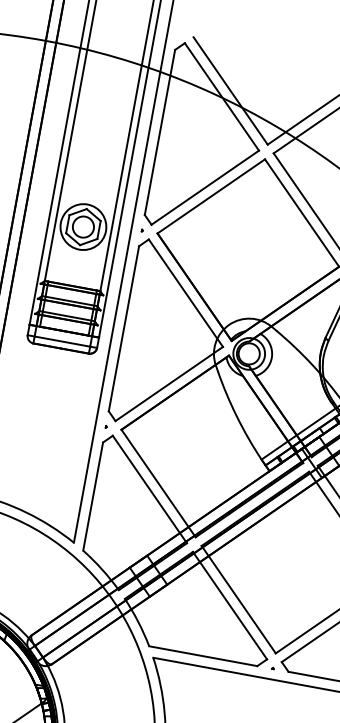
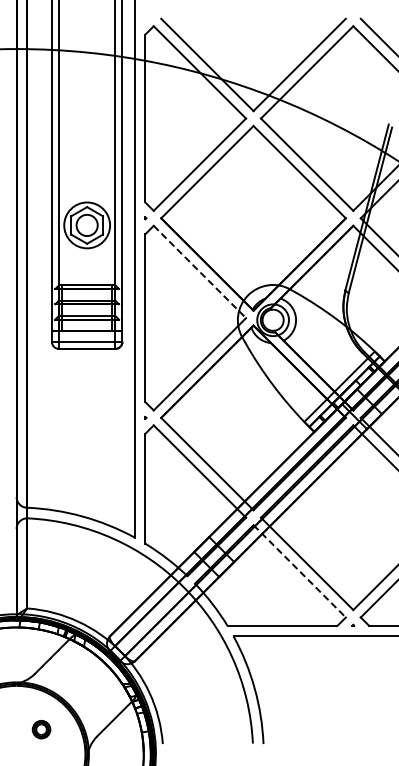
line: (186, 293) -> (200, 272), solid -> dashed
line: (230, 605) -> (300, 571), solid -> dashed

